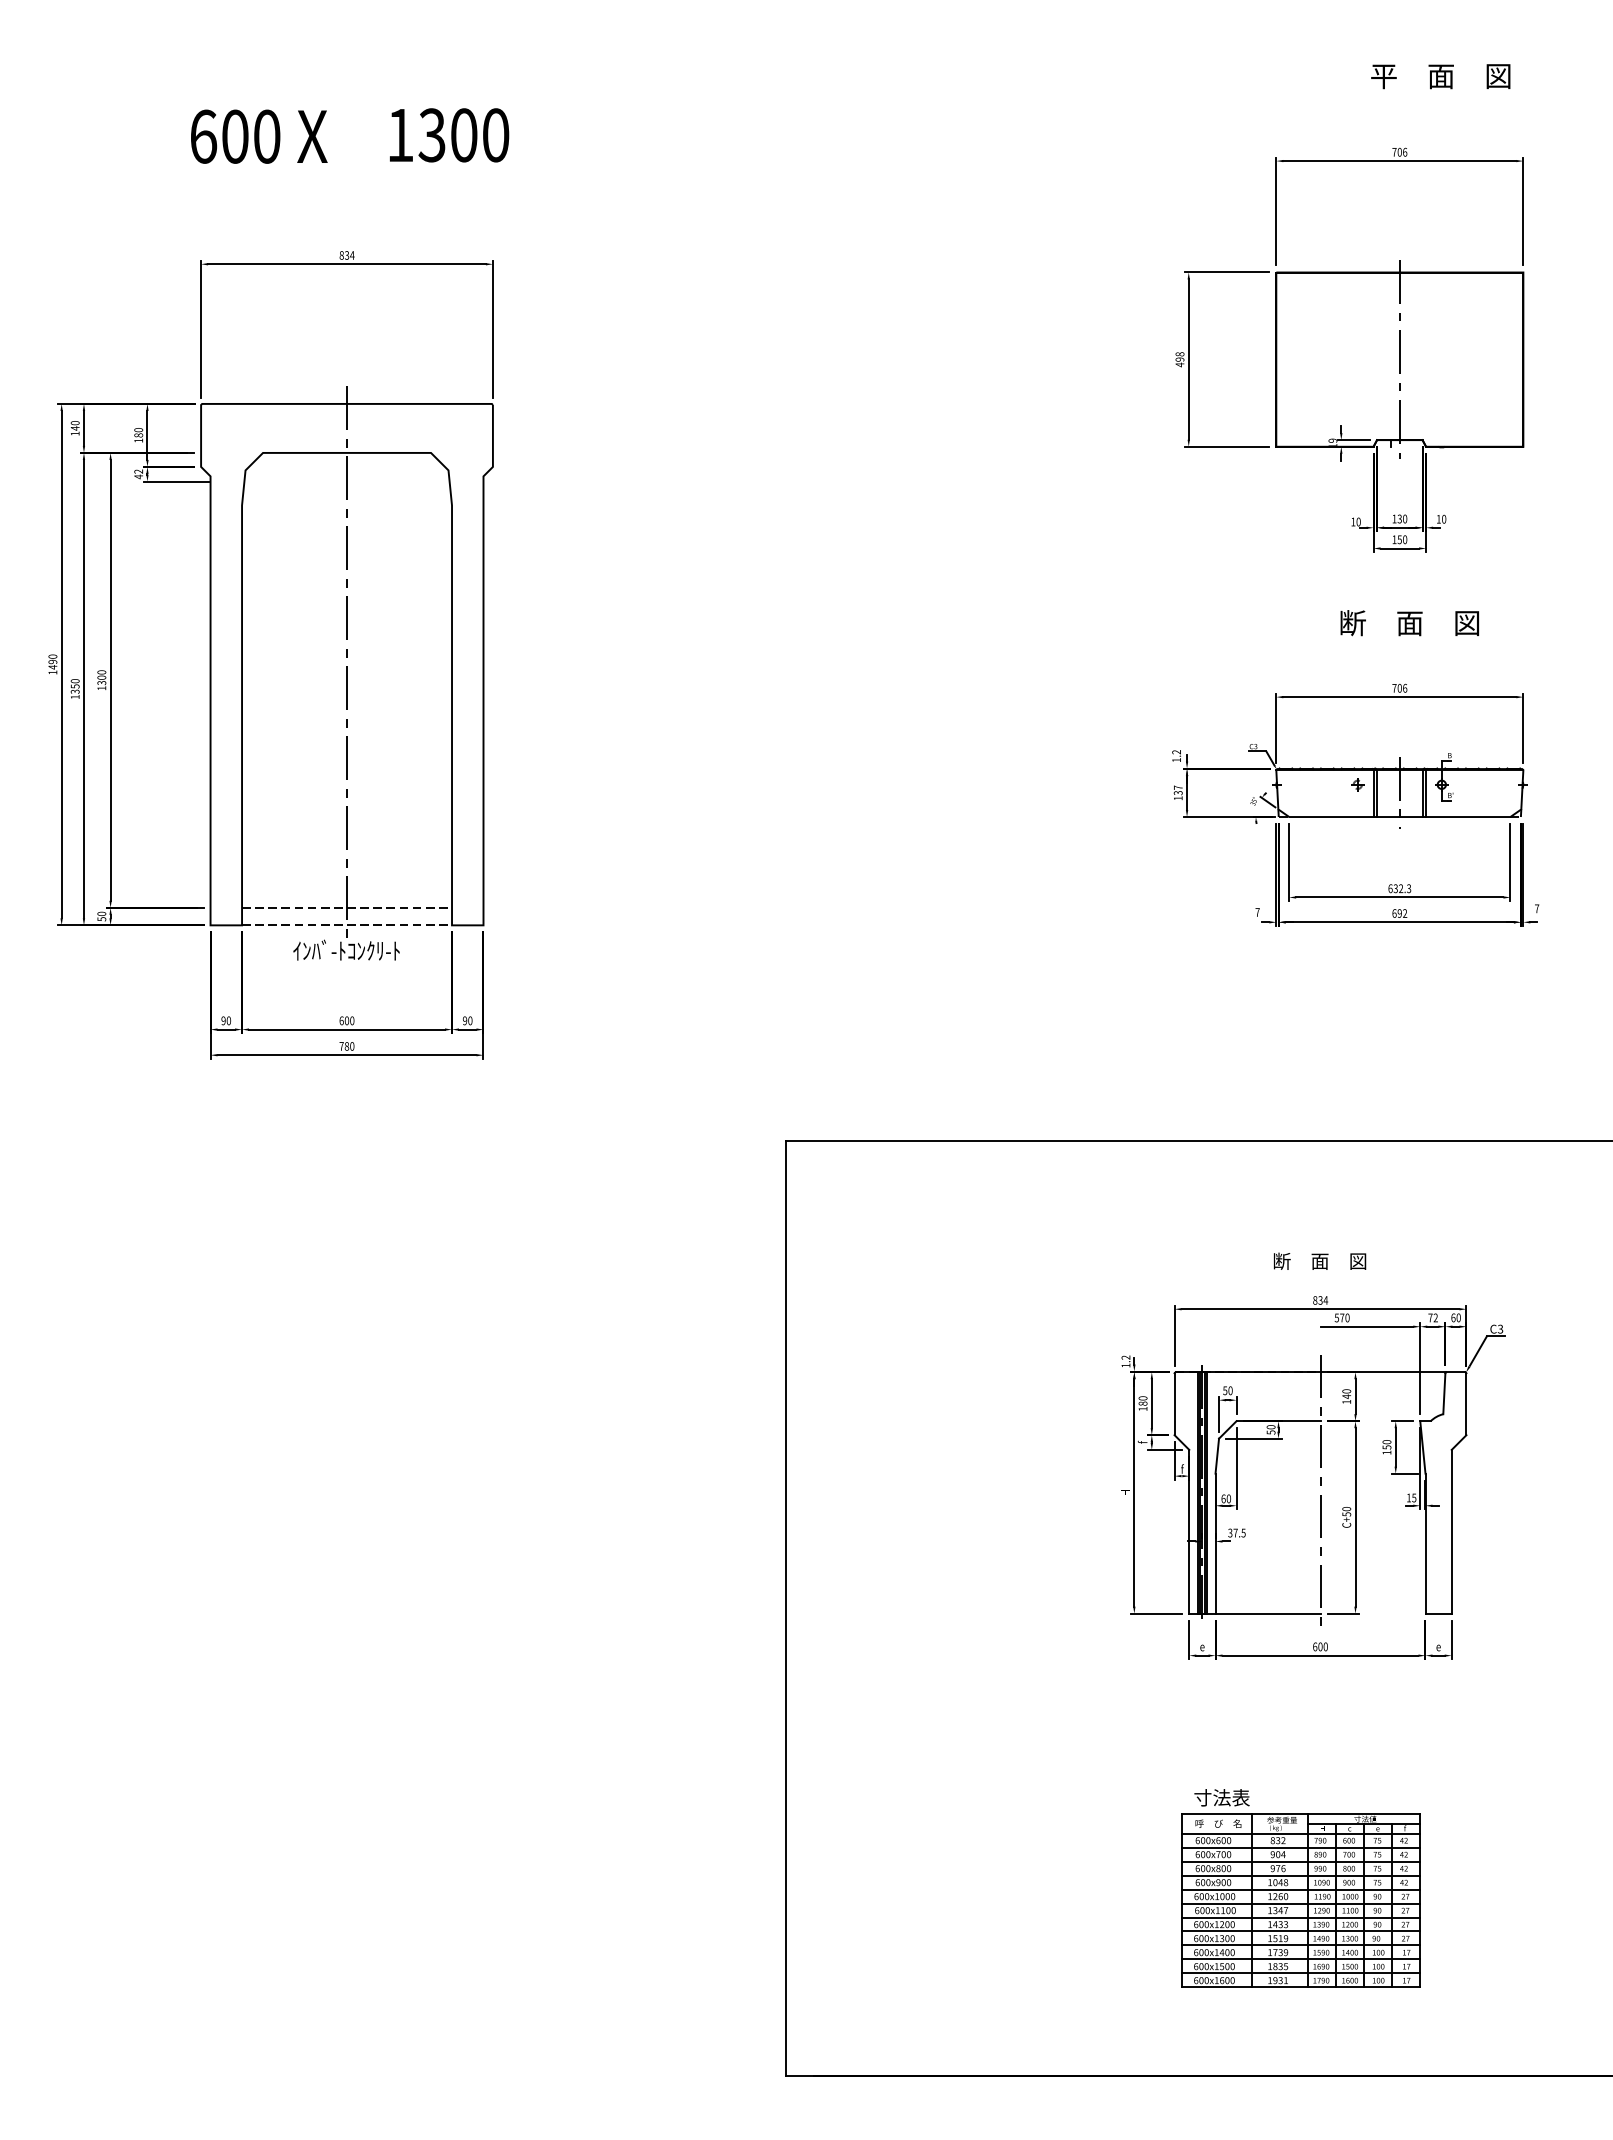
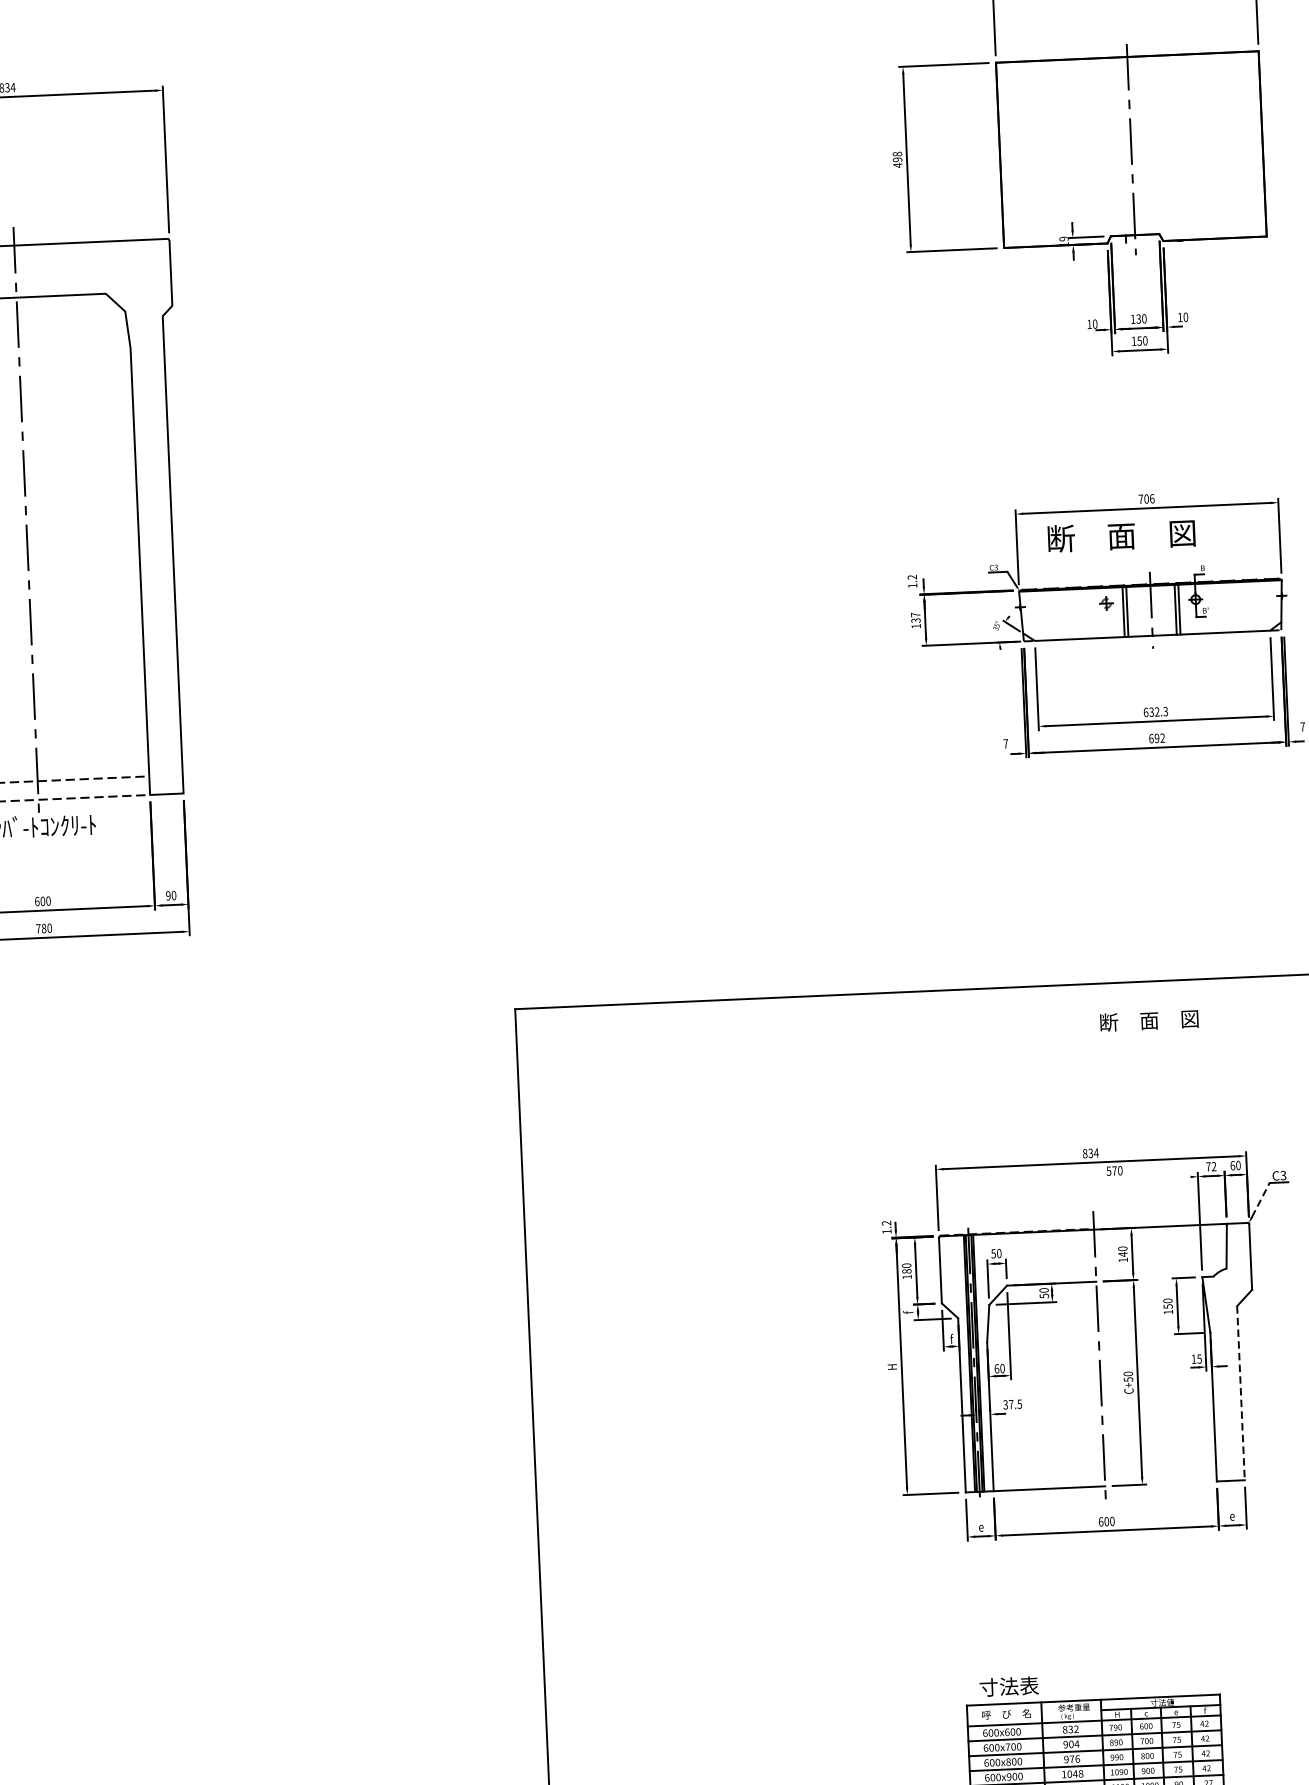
text: (1409, 623) -> (1121, 536), moved
text: (1320, 1260) -> (1149, 1019), moved
line: (1366, 1326) -> (1140, 1178), removed
line: (1478, 1351) -> (1261, 1200), solid -> dashed
line: (1451, 1531) -> (1240, 1392), solid -> dashed

